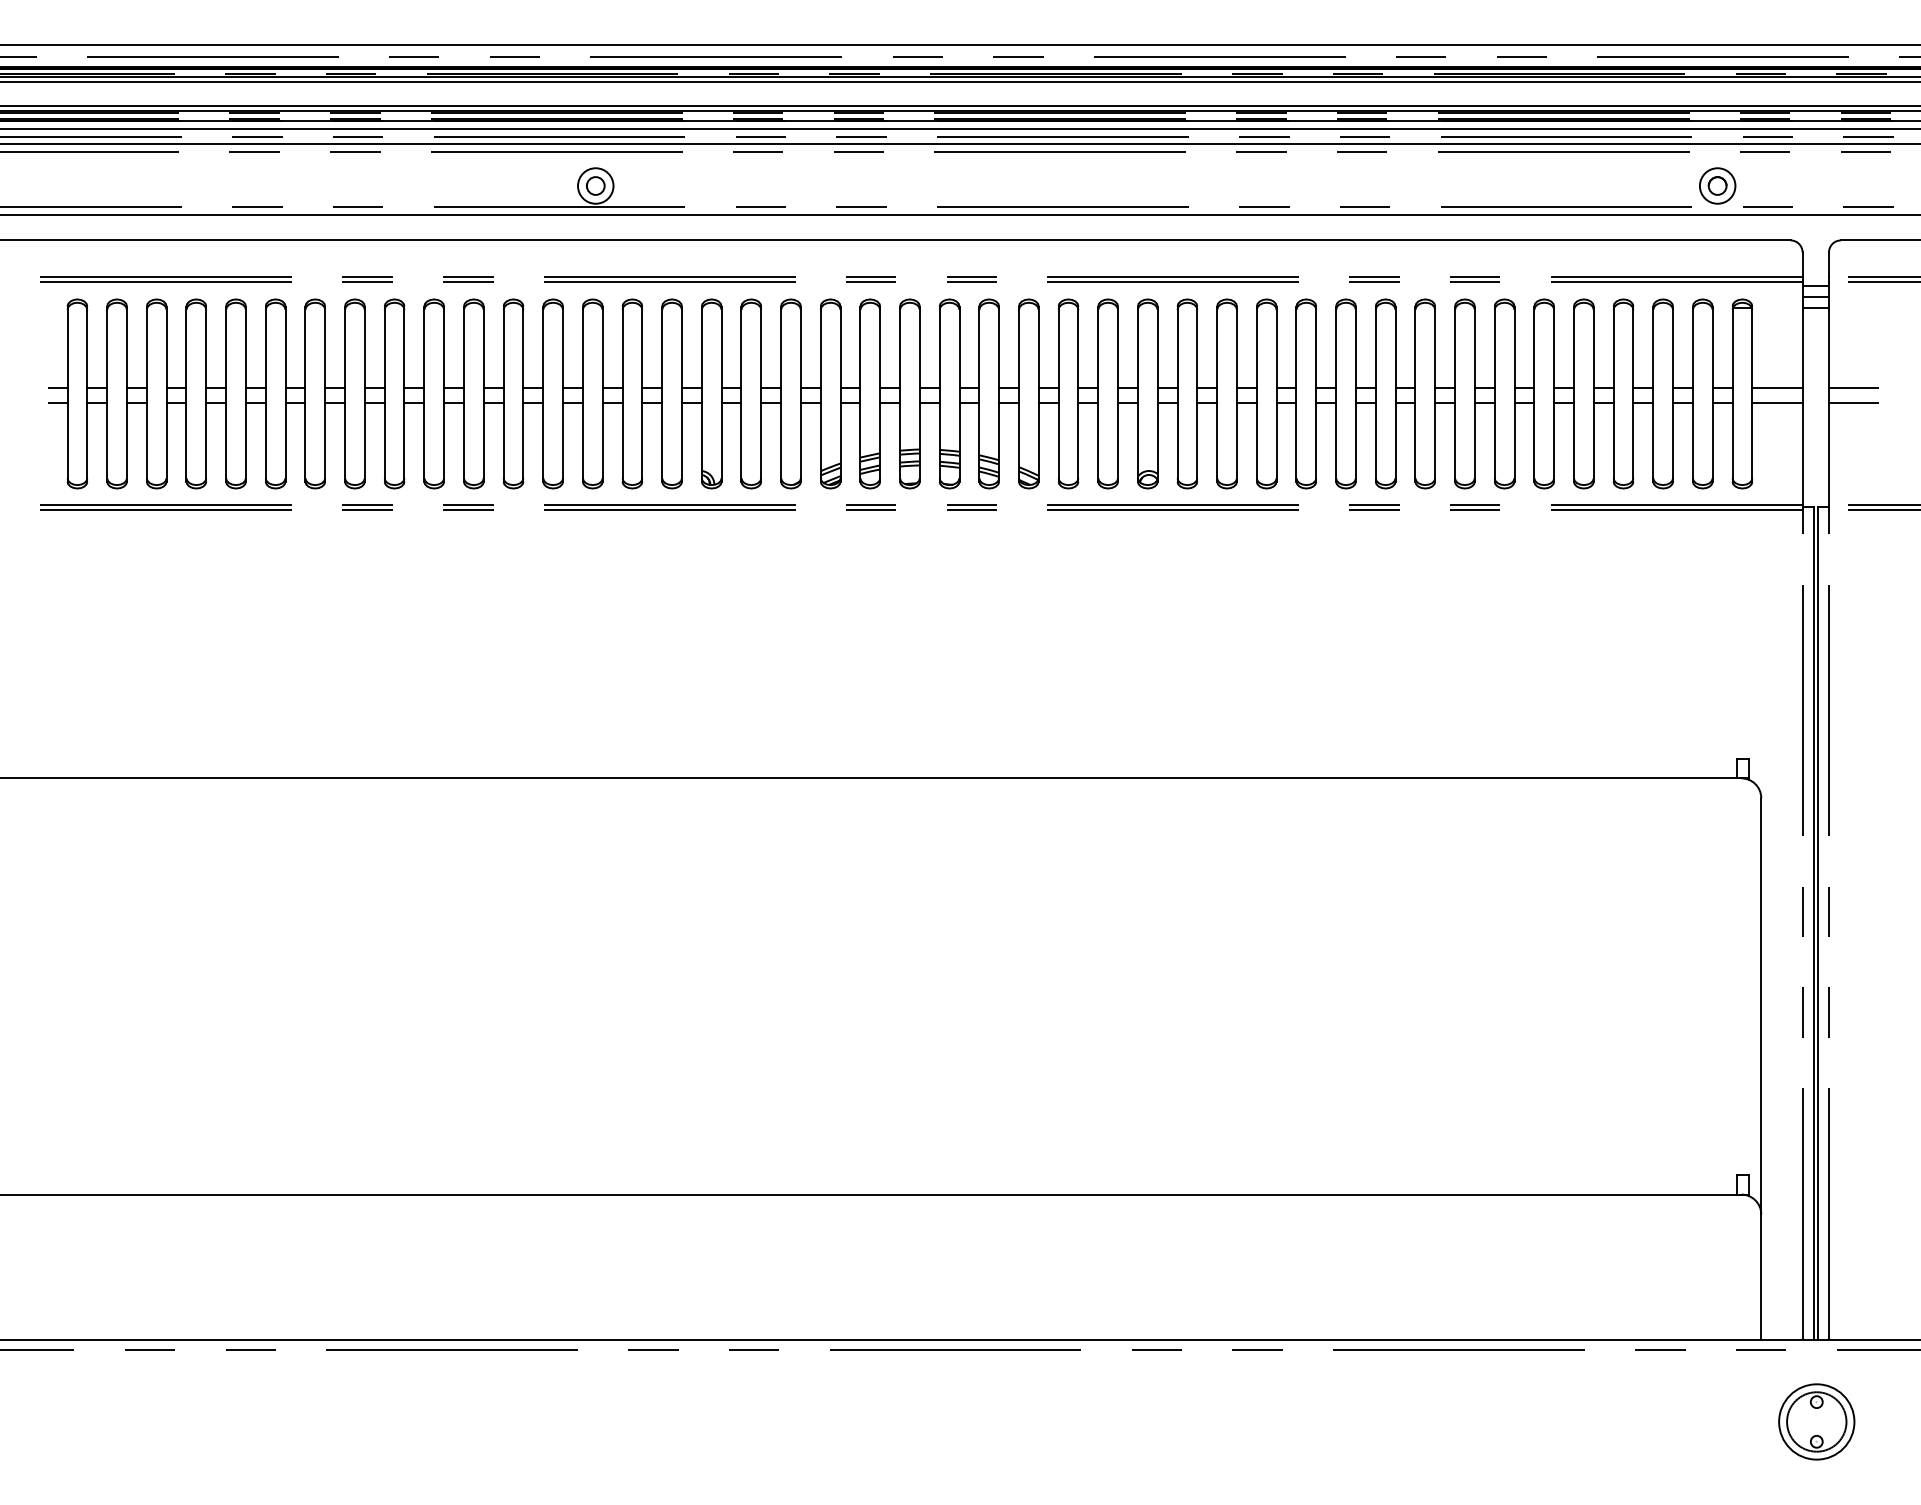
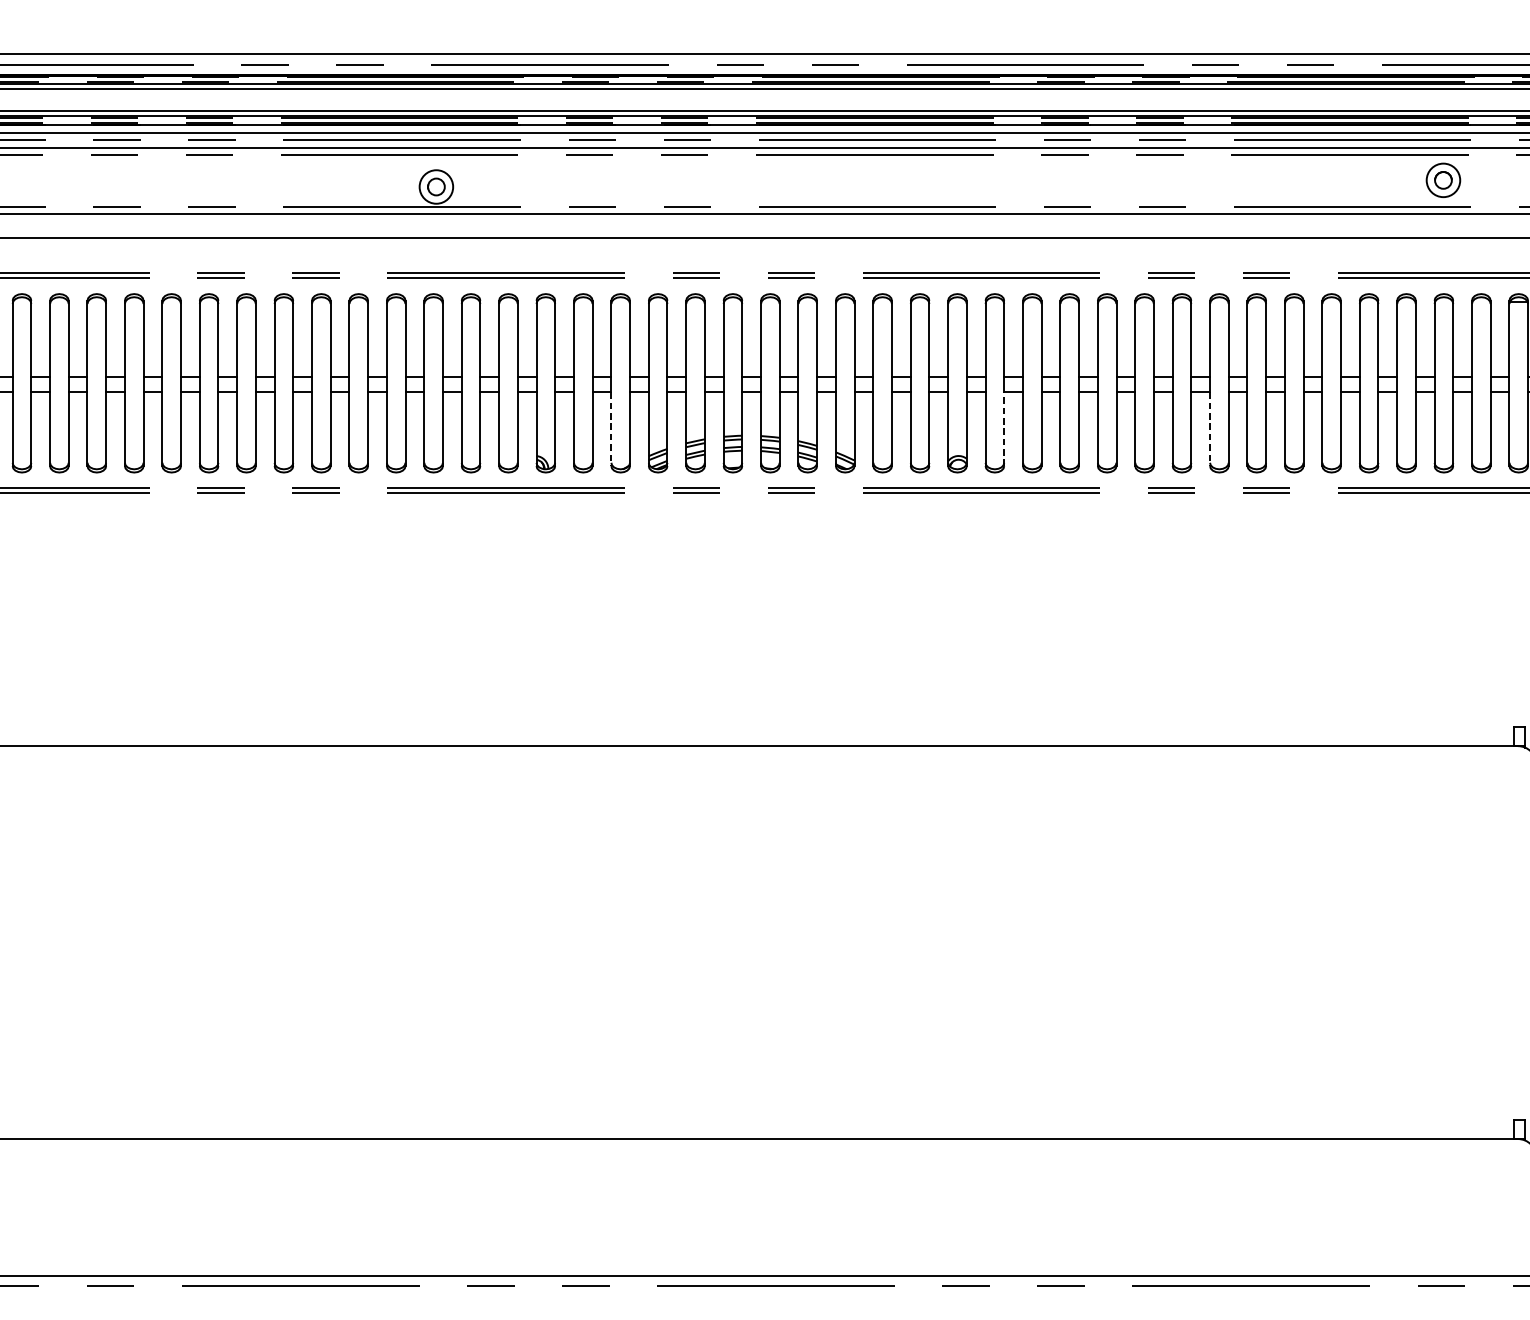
part: (1717, 185) -> (1443, 179), moved
line: (1197, 442) -> (1004, 429), solid -> dashed
line: (781, 443) -> (611, 430), solid -> dashed
line: (1415, 443) -> (1210, 430), solid -> dashed

